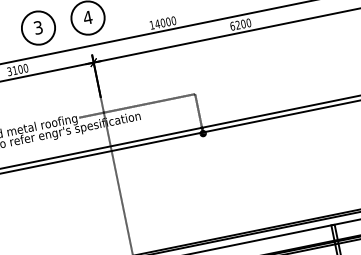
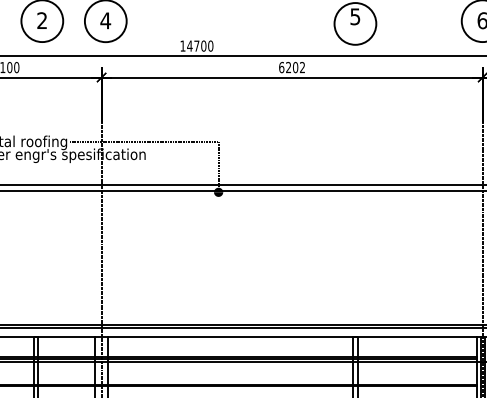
text: (162, 22) -> (196, 45), 14000 -> 14700
text: (248, 22) -> (302, 67), 6200 -> 6202
text: (38, 27) -> (42, 20), 3 -> 2

